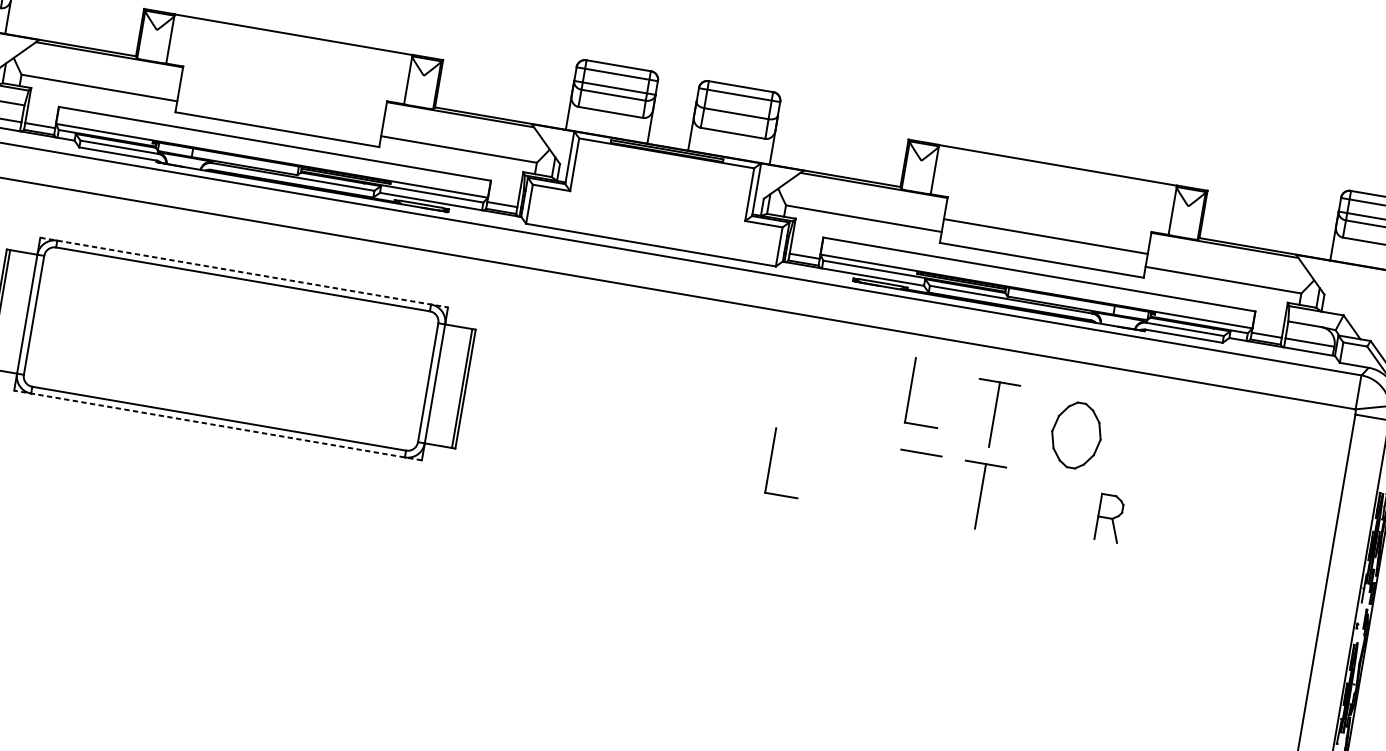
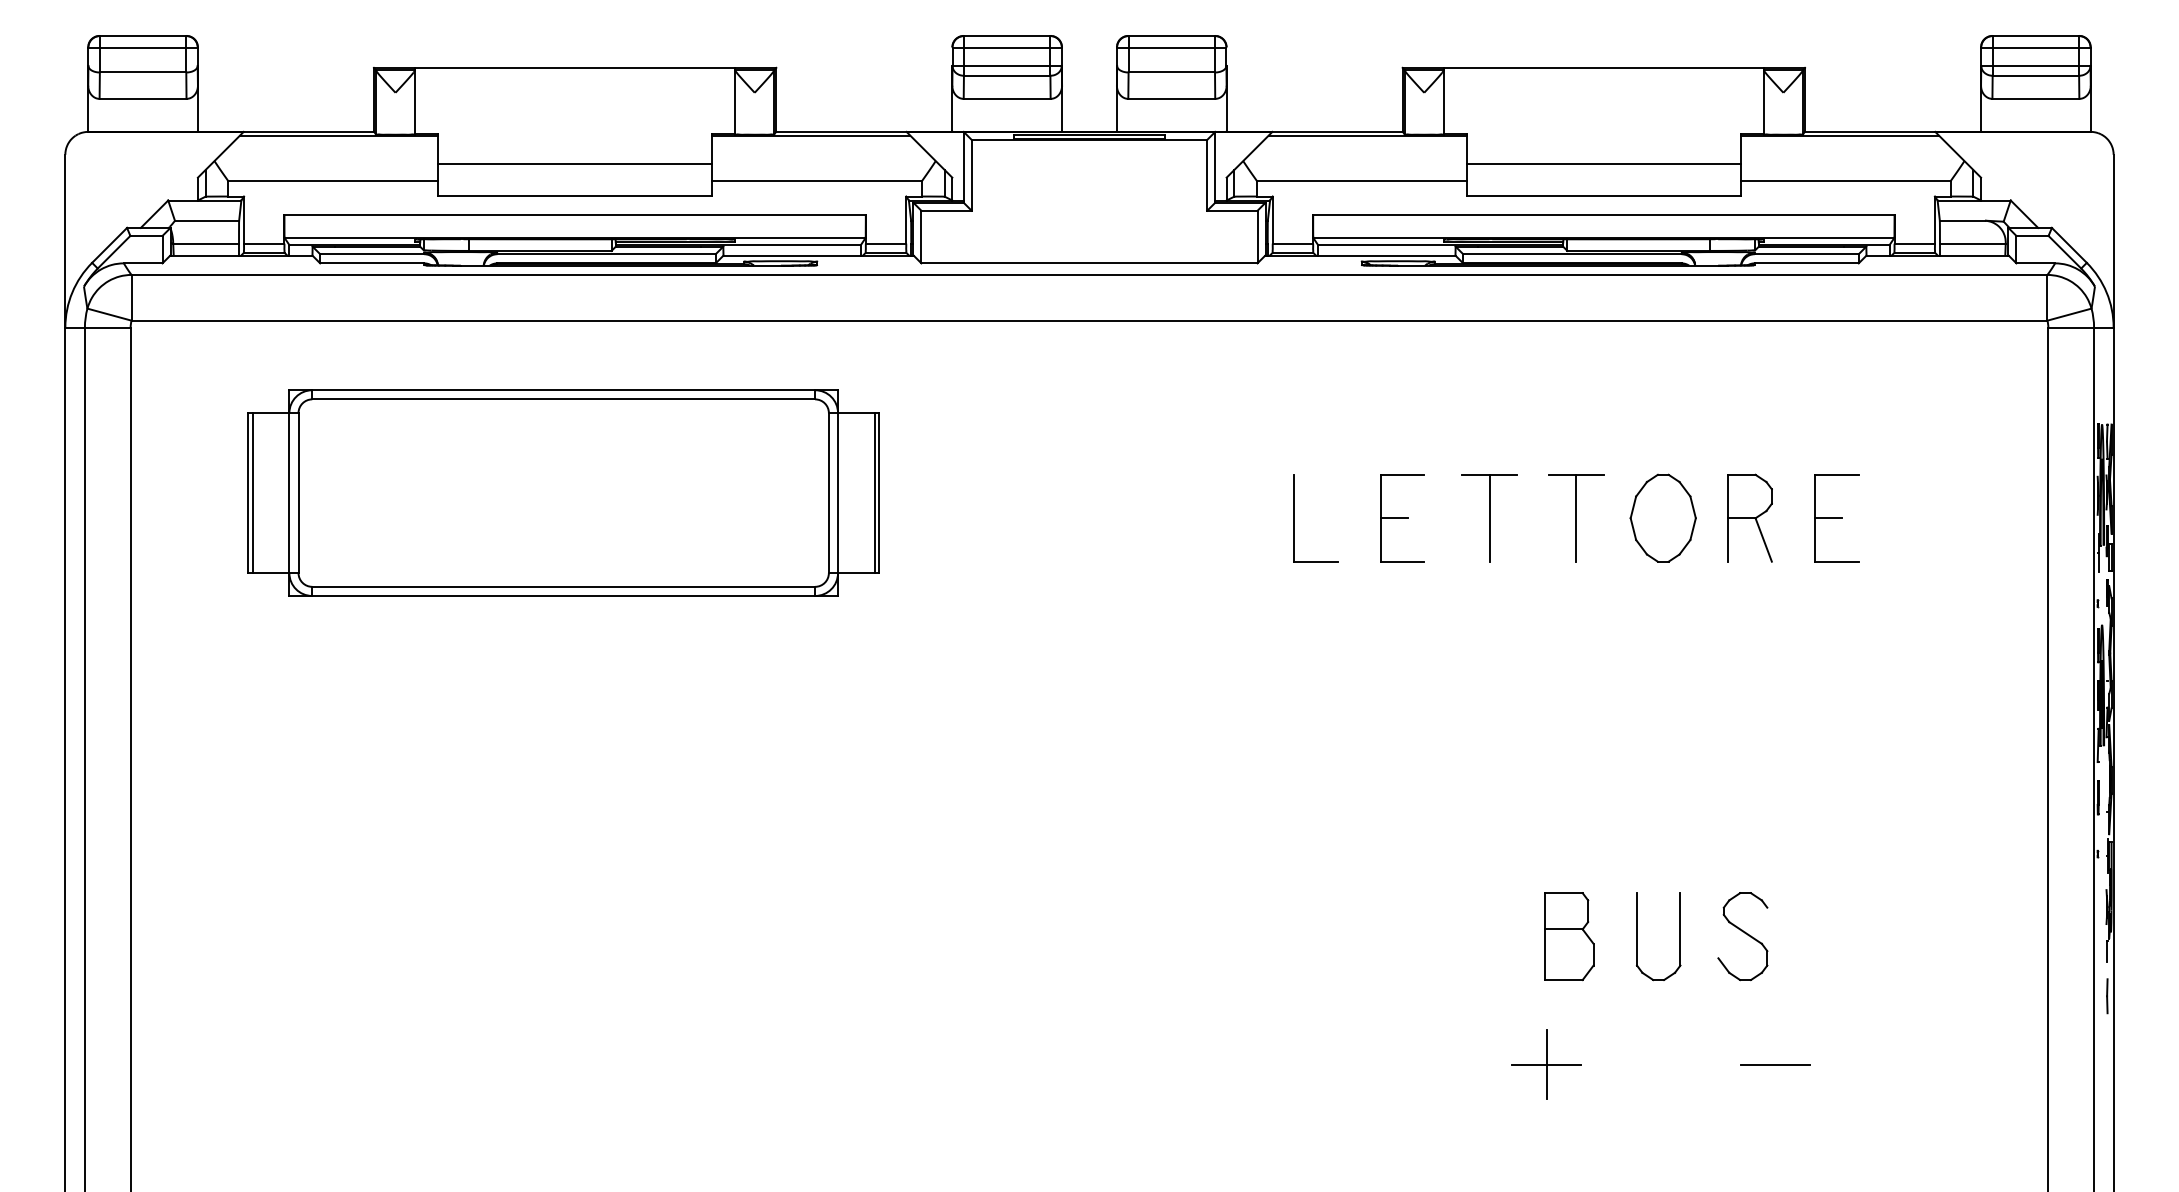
line: (281, 105) -> (574, 163), added
line: (244, 272) -> (564, 390), dashed -> solid
part: (910, 390) -> (1461, 395), removed
part: (994, 414) -> (1576, 408), removed
line: (217, 425) -> (563, 595), dashed -> solid
part: (1075, 434) -> (1662, 517), moved
part: (851, 474) -> (1402, 518), added
line: (916, 484) -> (1489, 517), added
part: (1109, 517) -> (1749, 517), size x1.43
part: (1173, 529) -> (1836, 518), added

